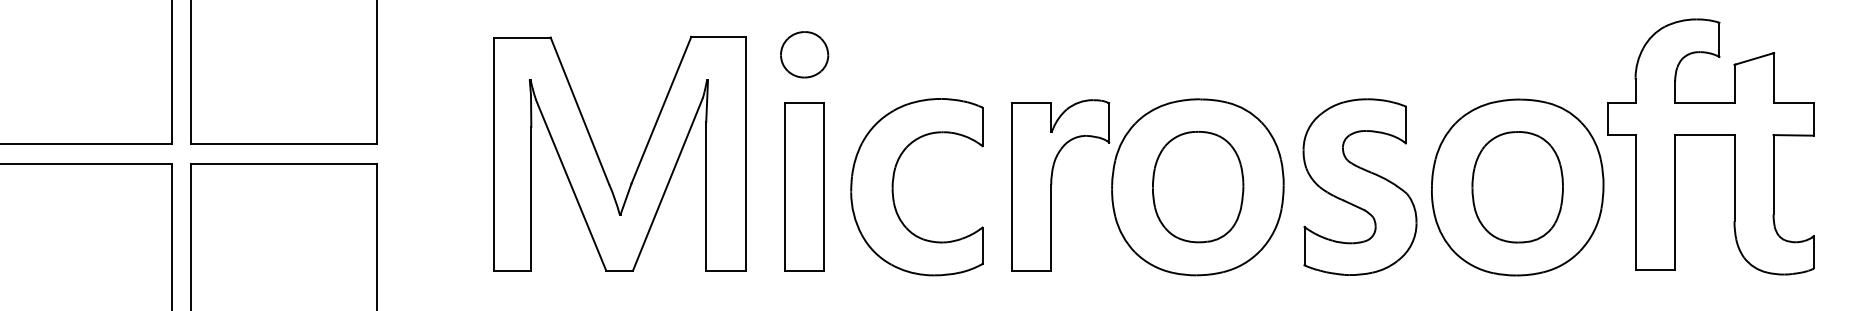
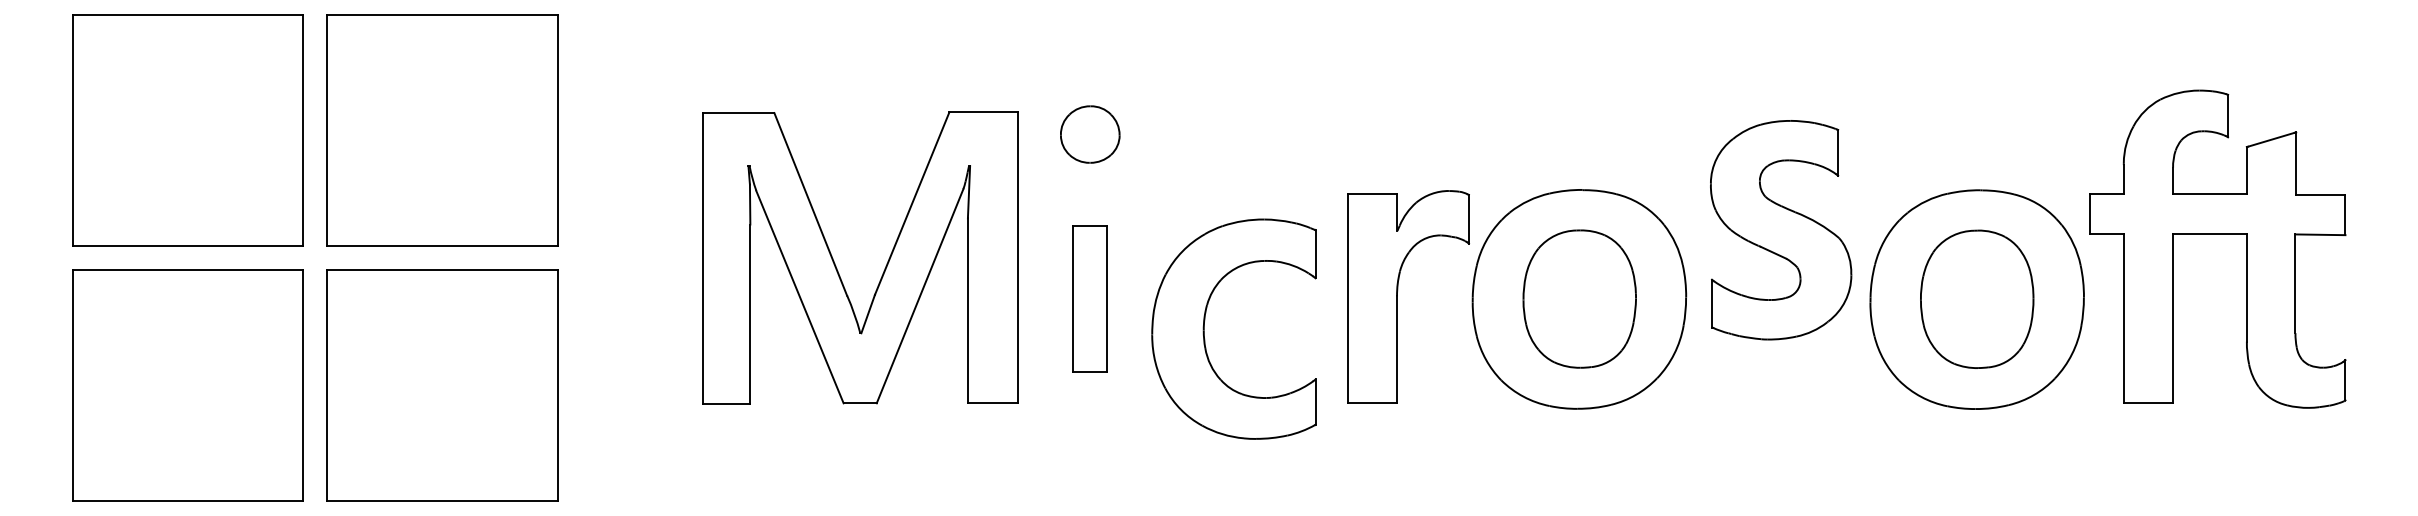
part: (803, 186) -> (1089, 298), size x0.7
part: (893, 186) -> (1204, 328), moved
part: (1360, 187) -> (1781, 230), moved

